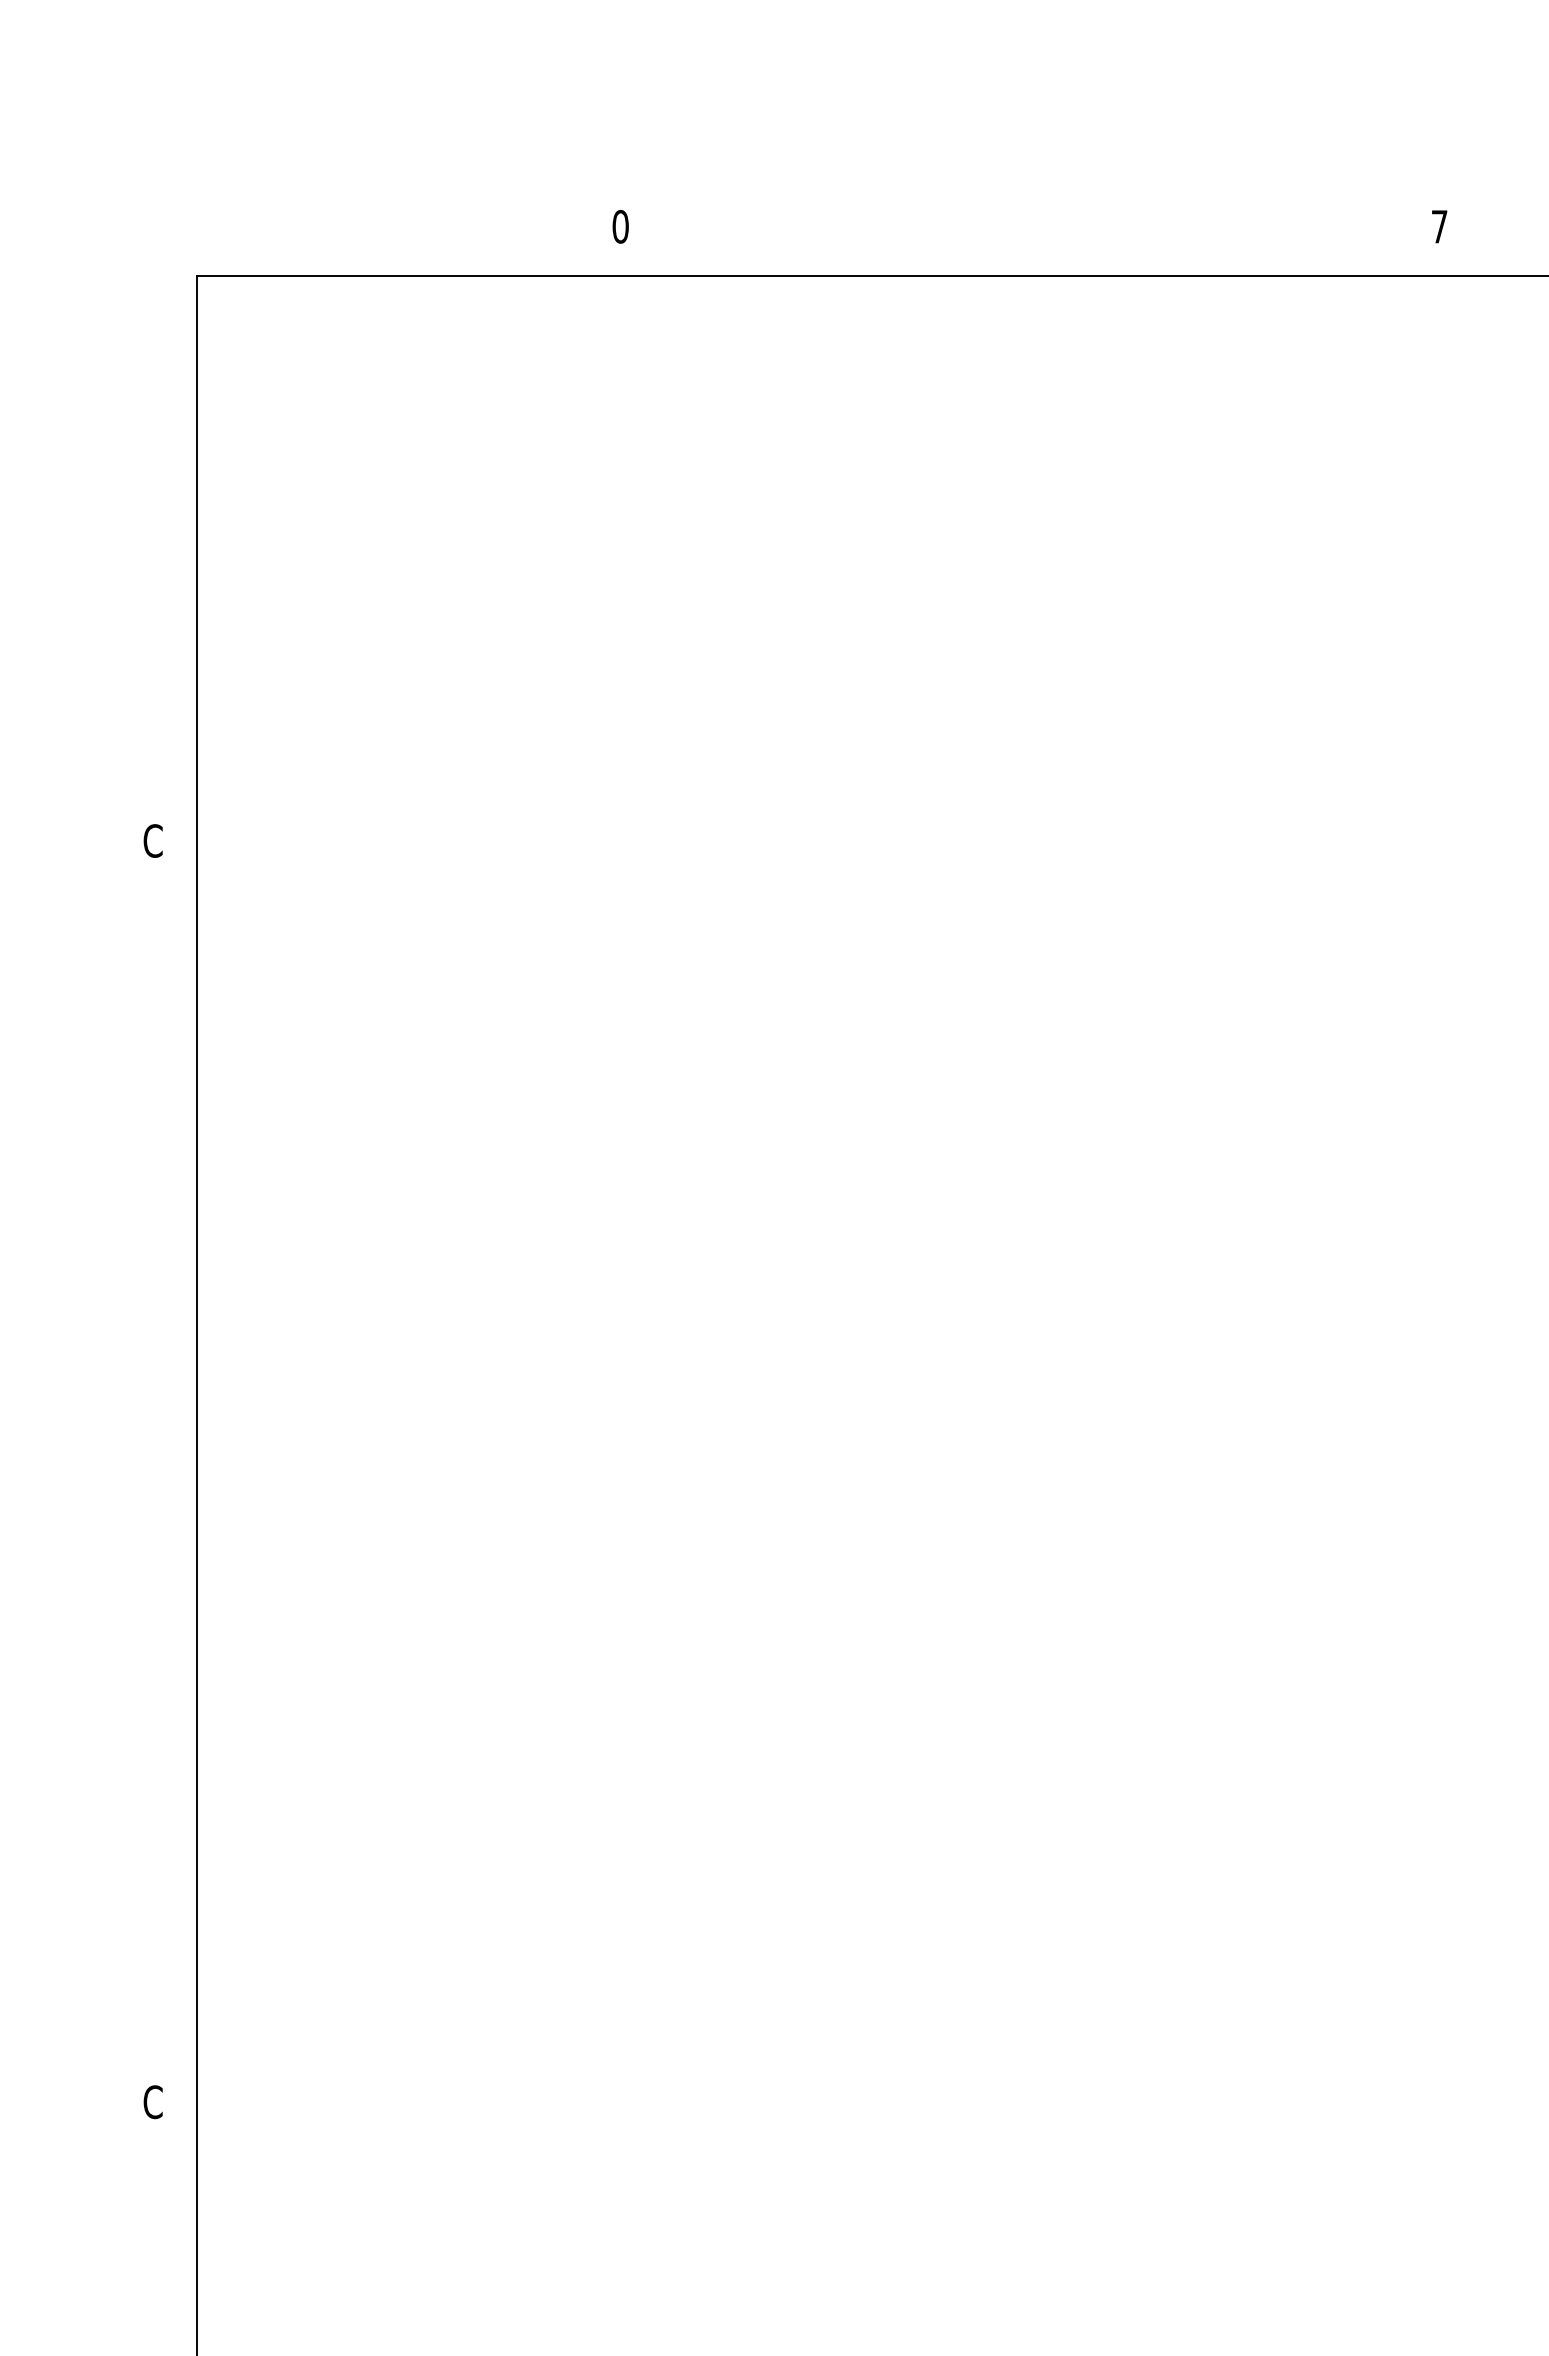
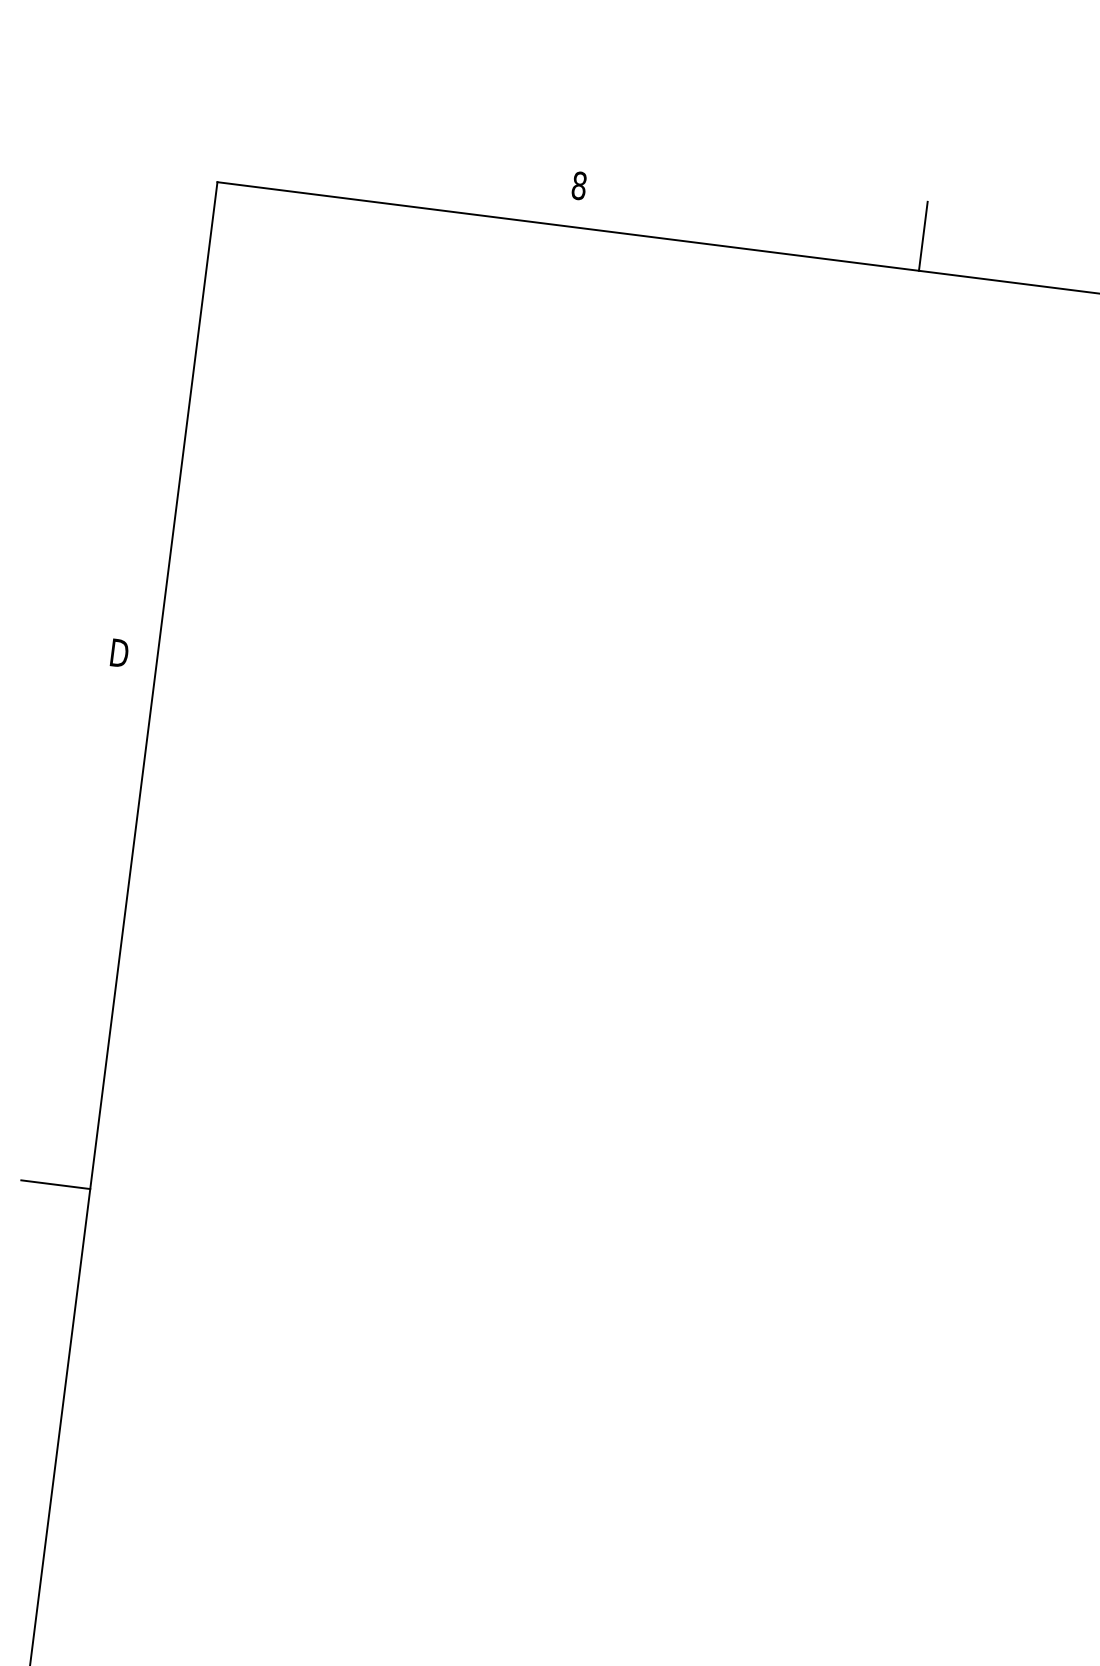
text: (620, 226) -> (579, 185), 0 -> 8
line: (1030, 234) -> (923, 235), added
text: (152, 840) -> (119, 652), C -> D
line: (156, 1471) -> (56, 1184), added

